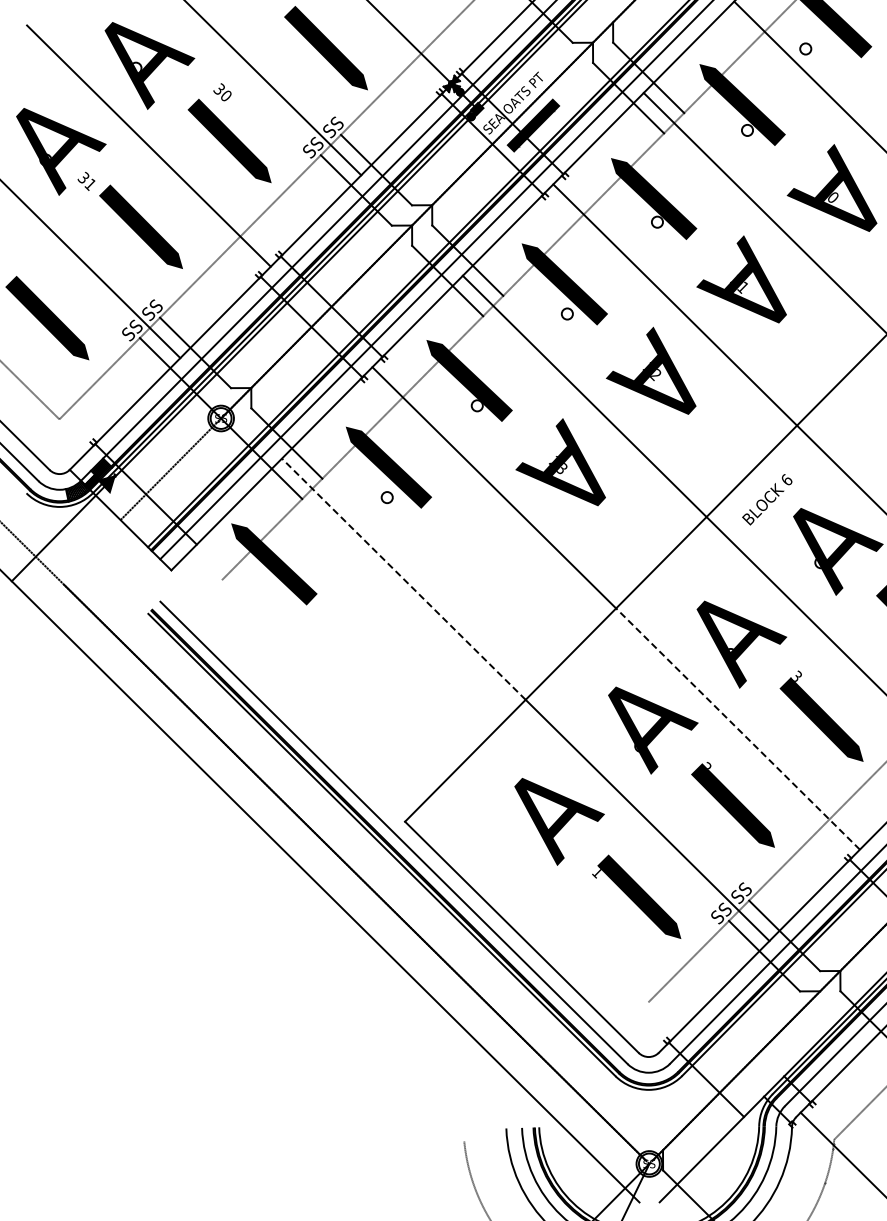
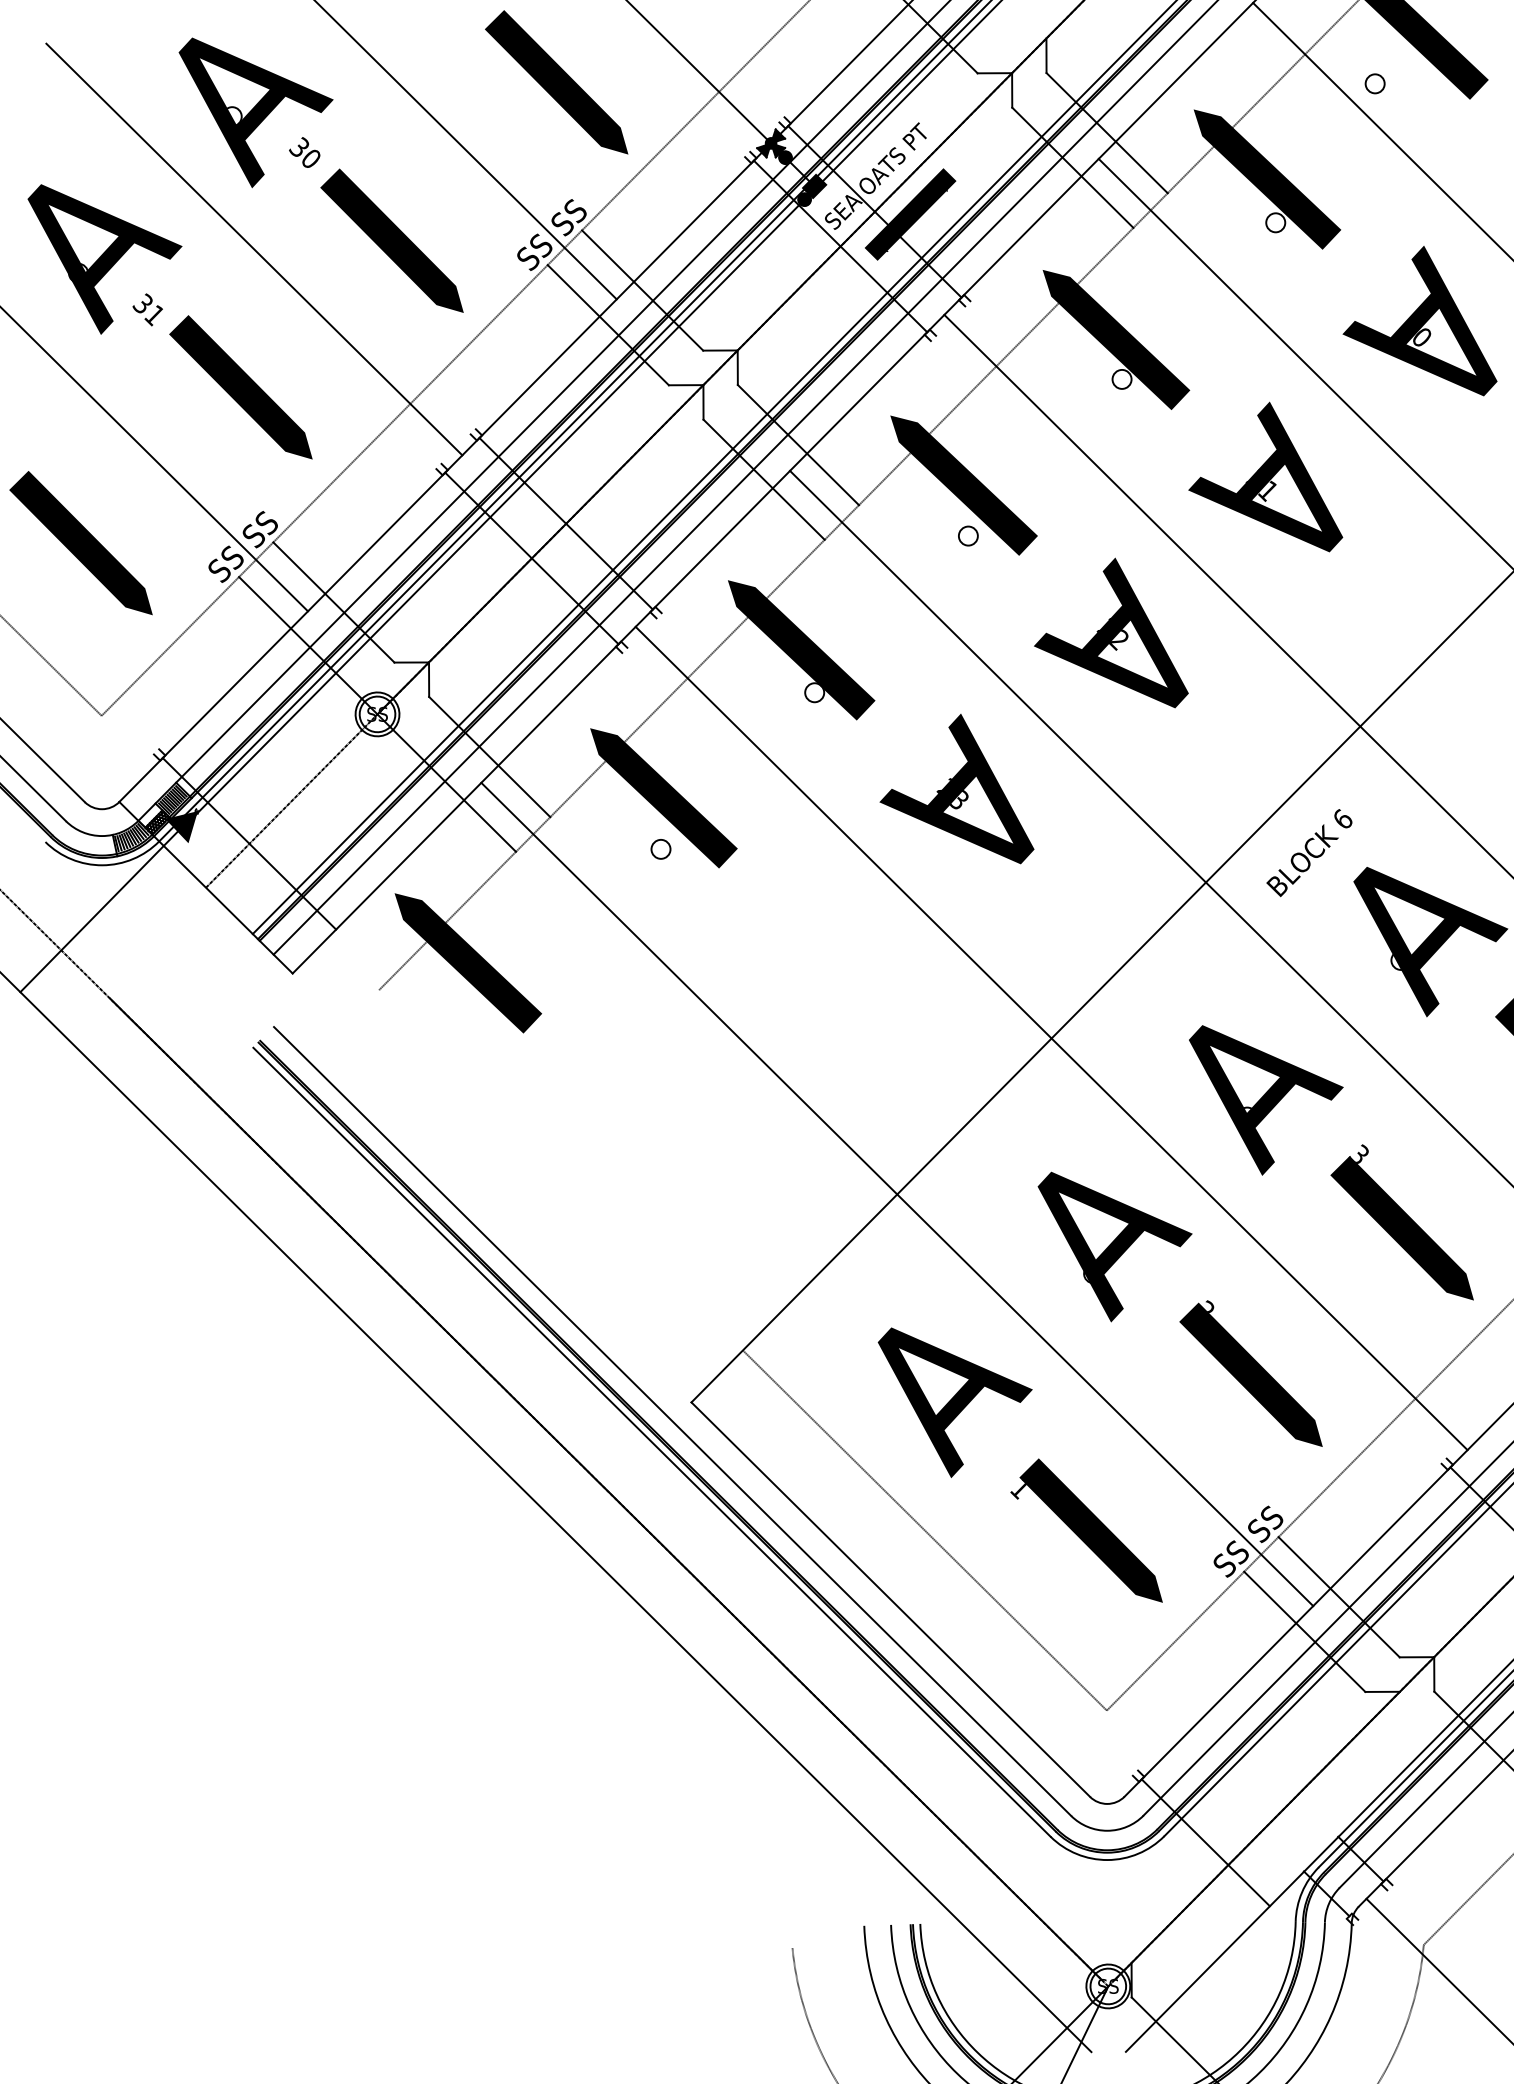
text: (222, 92) -> (304, 152), moved
line: (403, 578) -> (688, 987), dashed -> solid
line: (737, 728) -> (1258, 1243), dashed -> solid
line: (541, 896) -> (924, 1530), added

